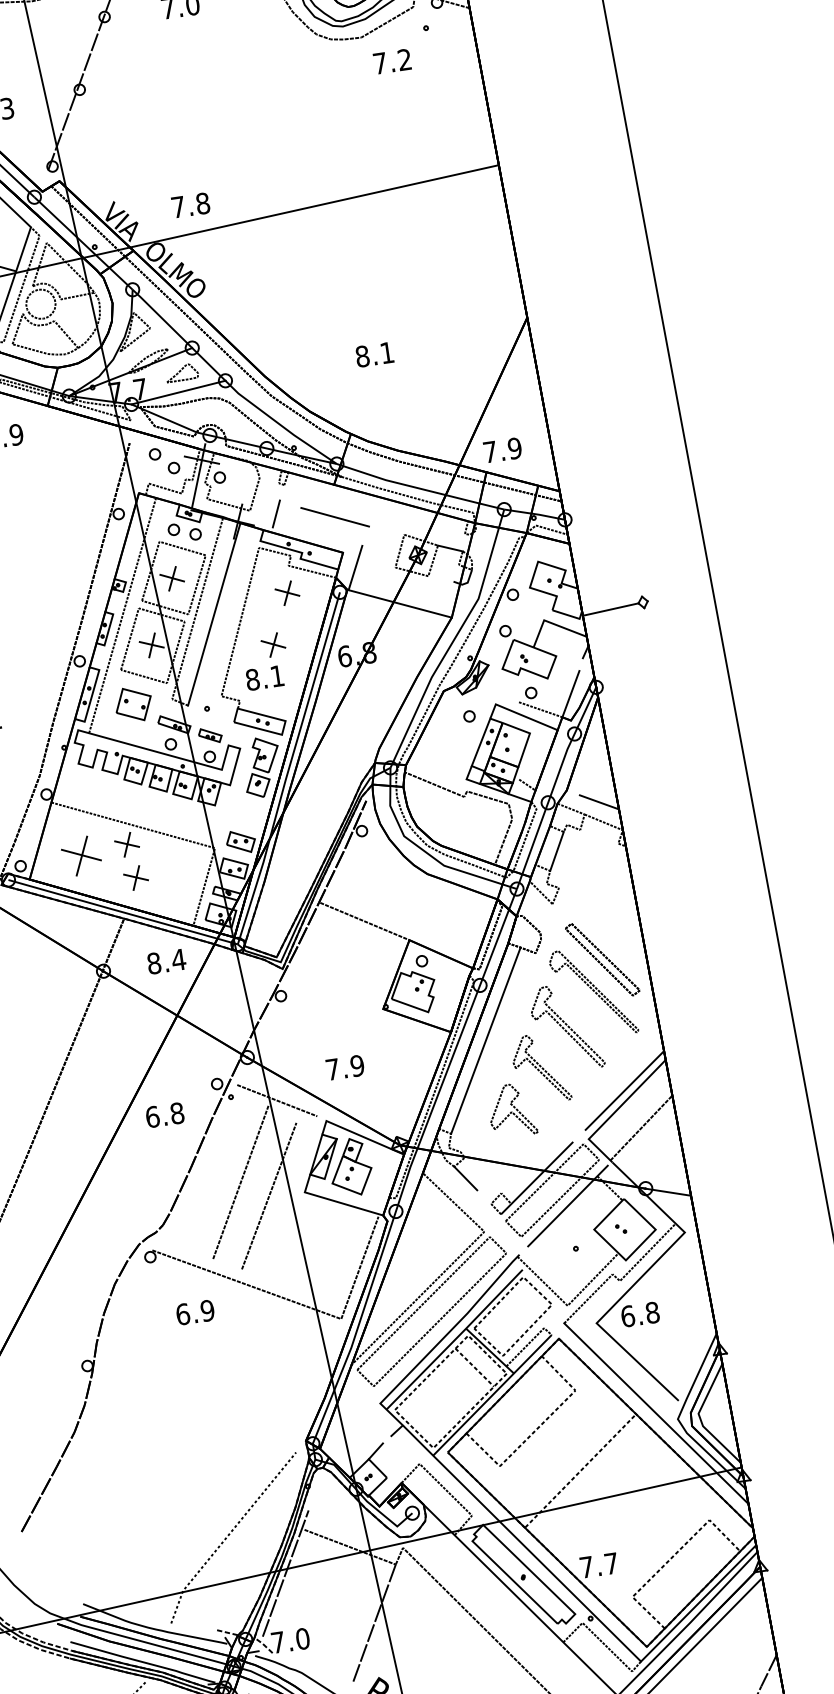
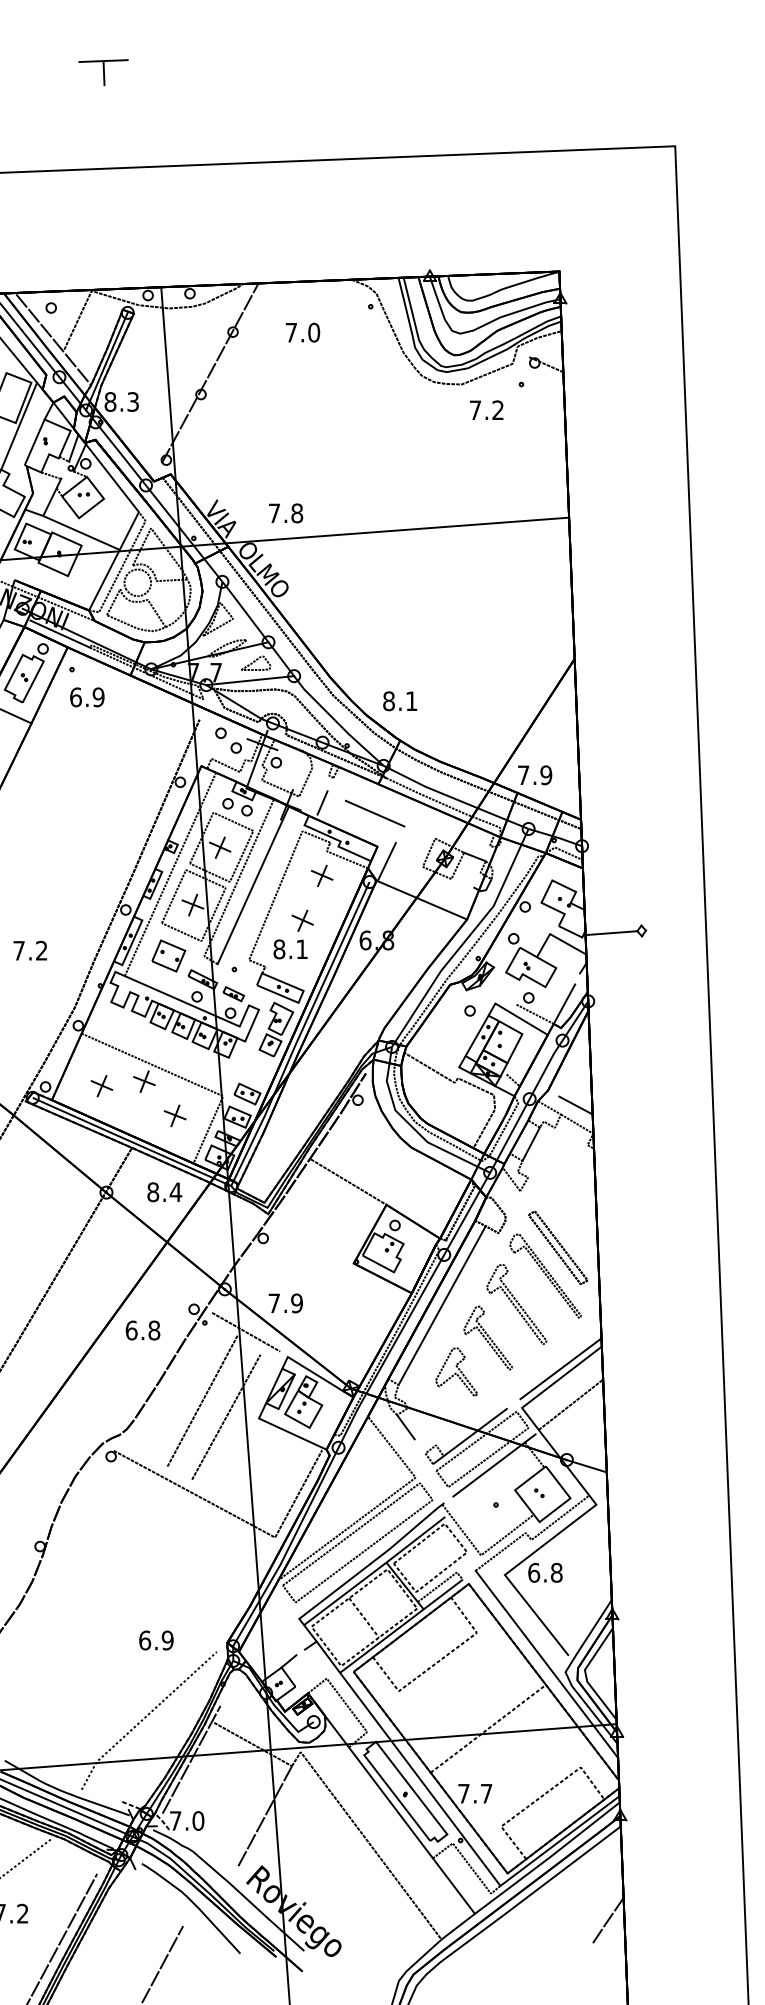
text: (375, 354) -> (400, 701), moved
part: (81, 856) -> (101, 1086), size x0.62
part: (135, 877) -> (174, 1115), moved
text: (344, 1067) -> (285, 1303), moved
text: (195, 1312) -> (156, 1640), moved
line: (473, 1367) -> (363, 1617), moved
line: (579, 1470) -> (487, 1728), moved

